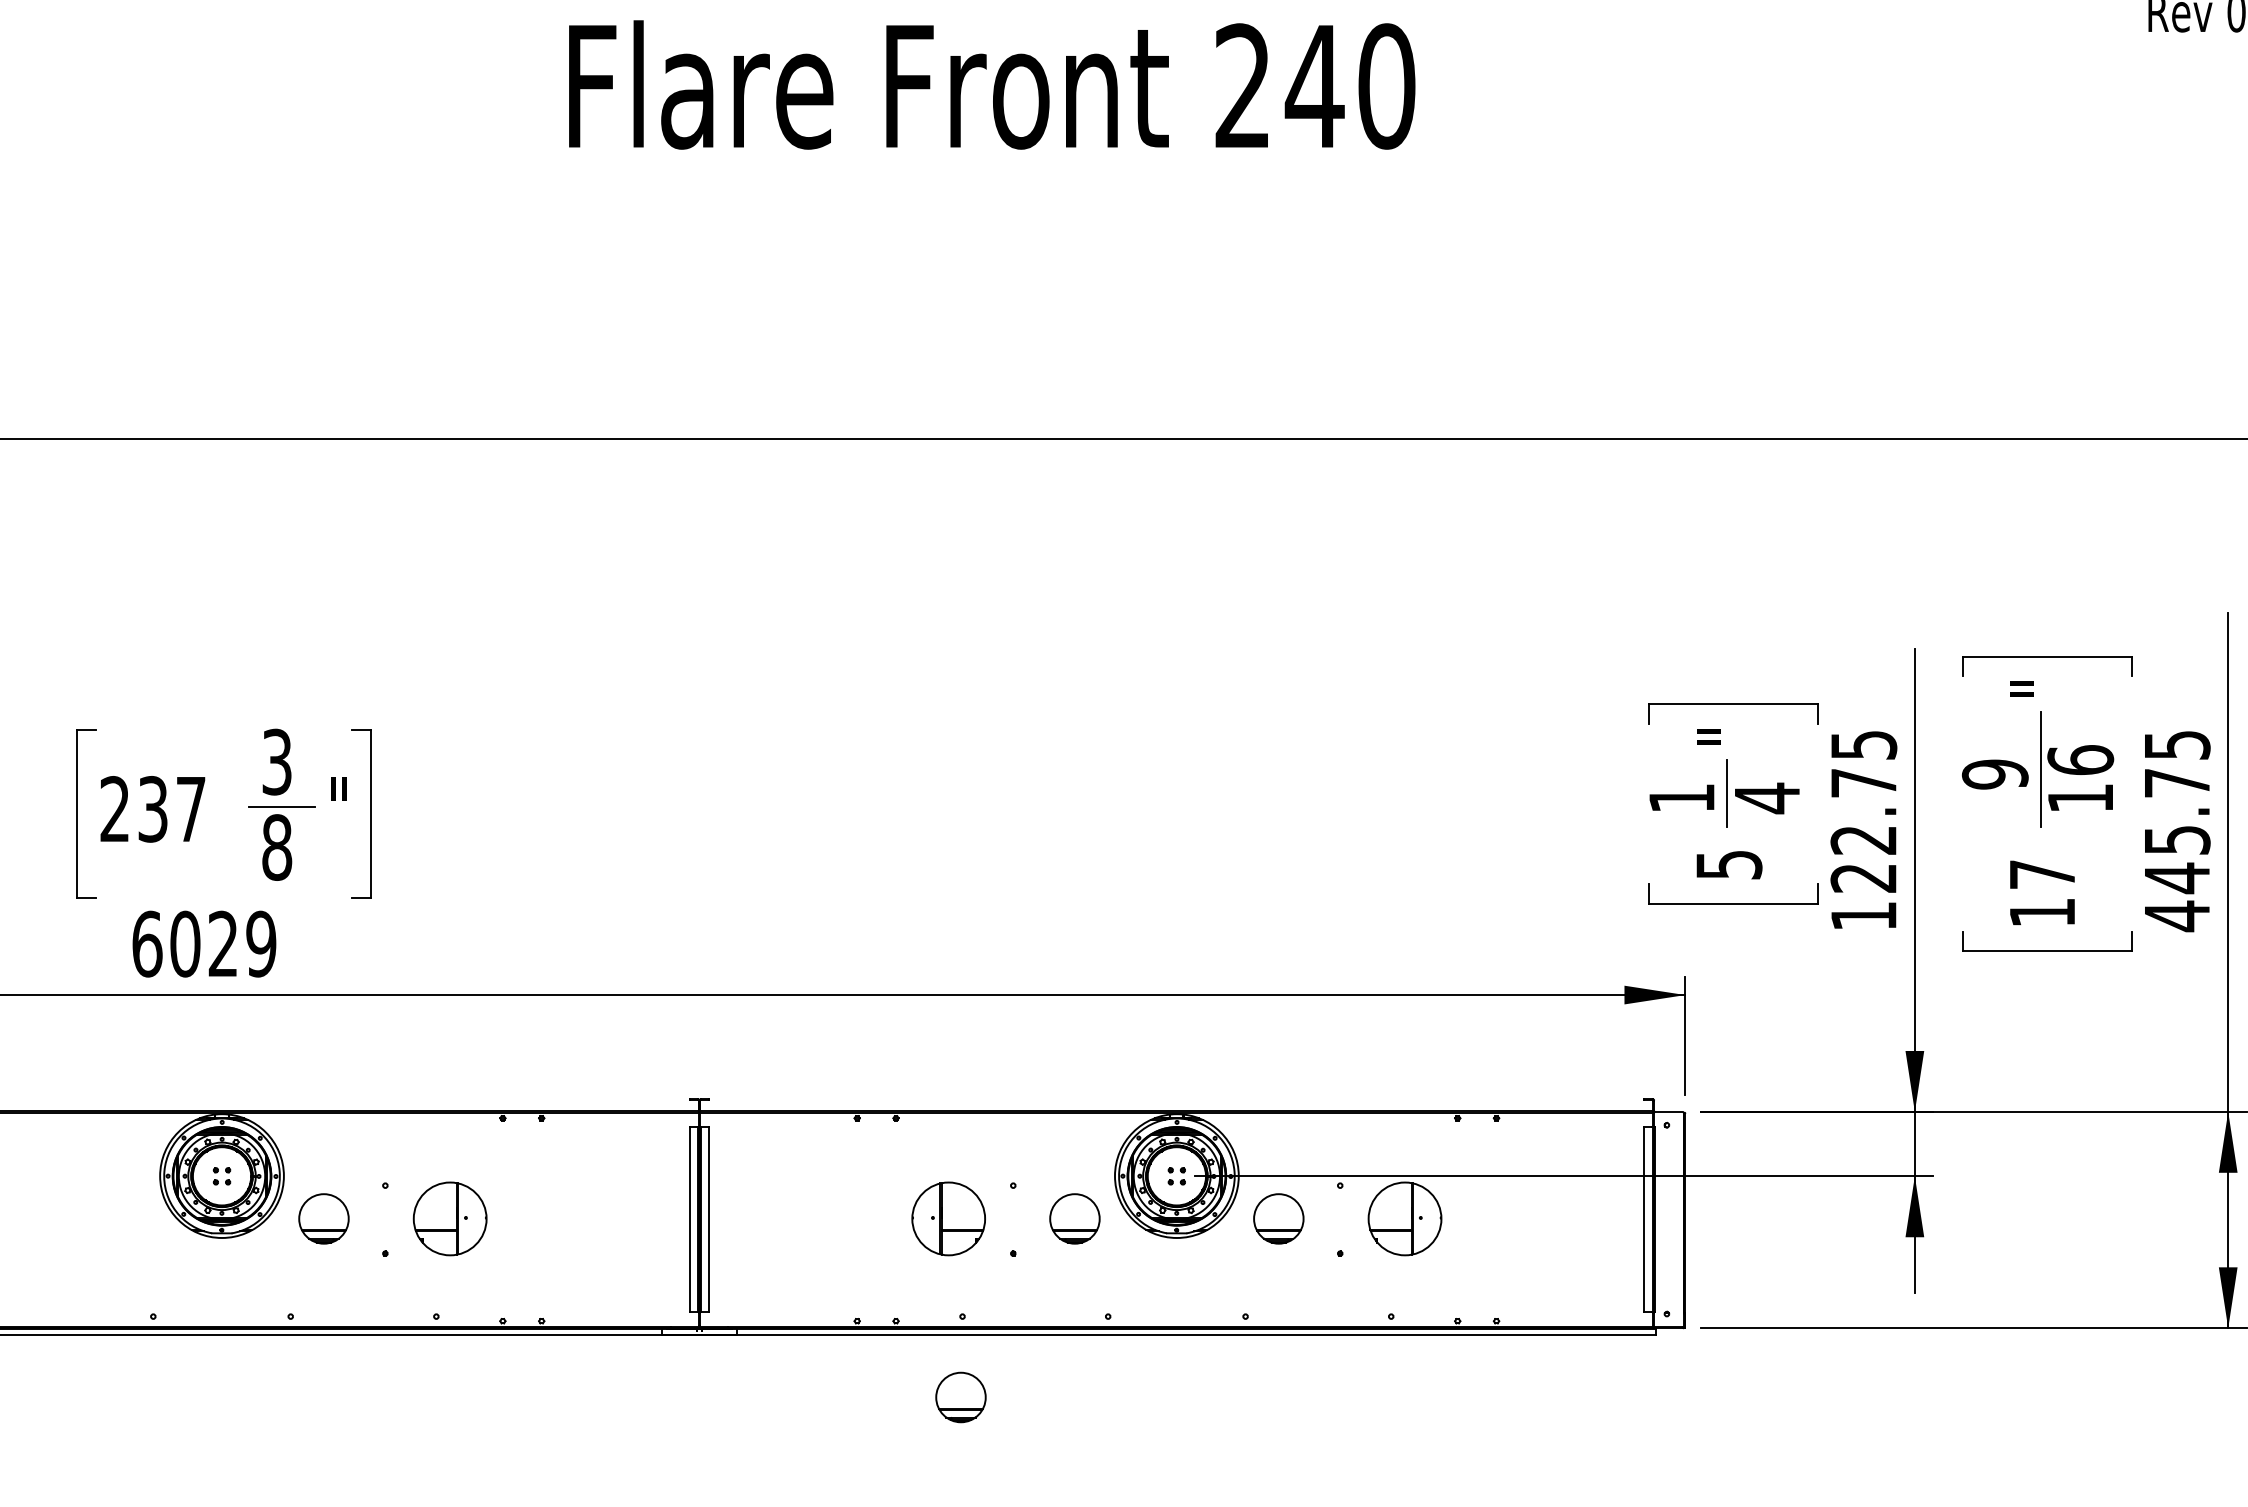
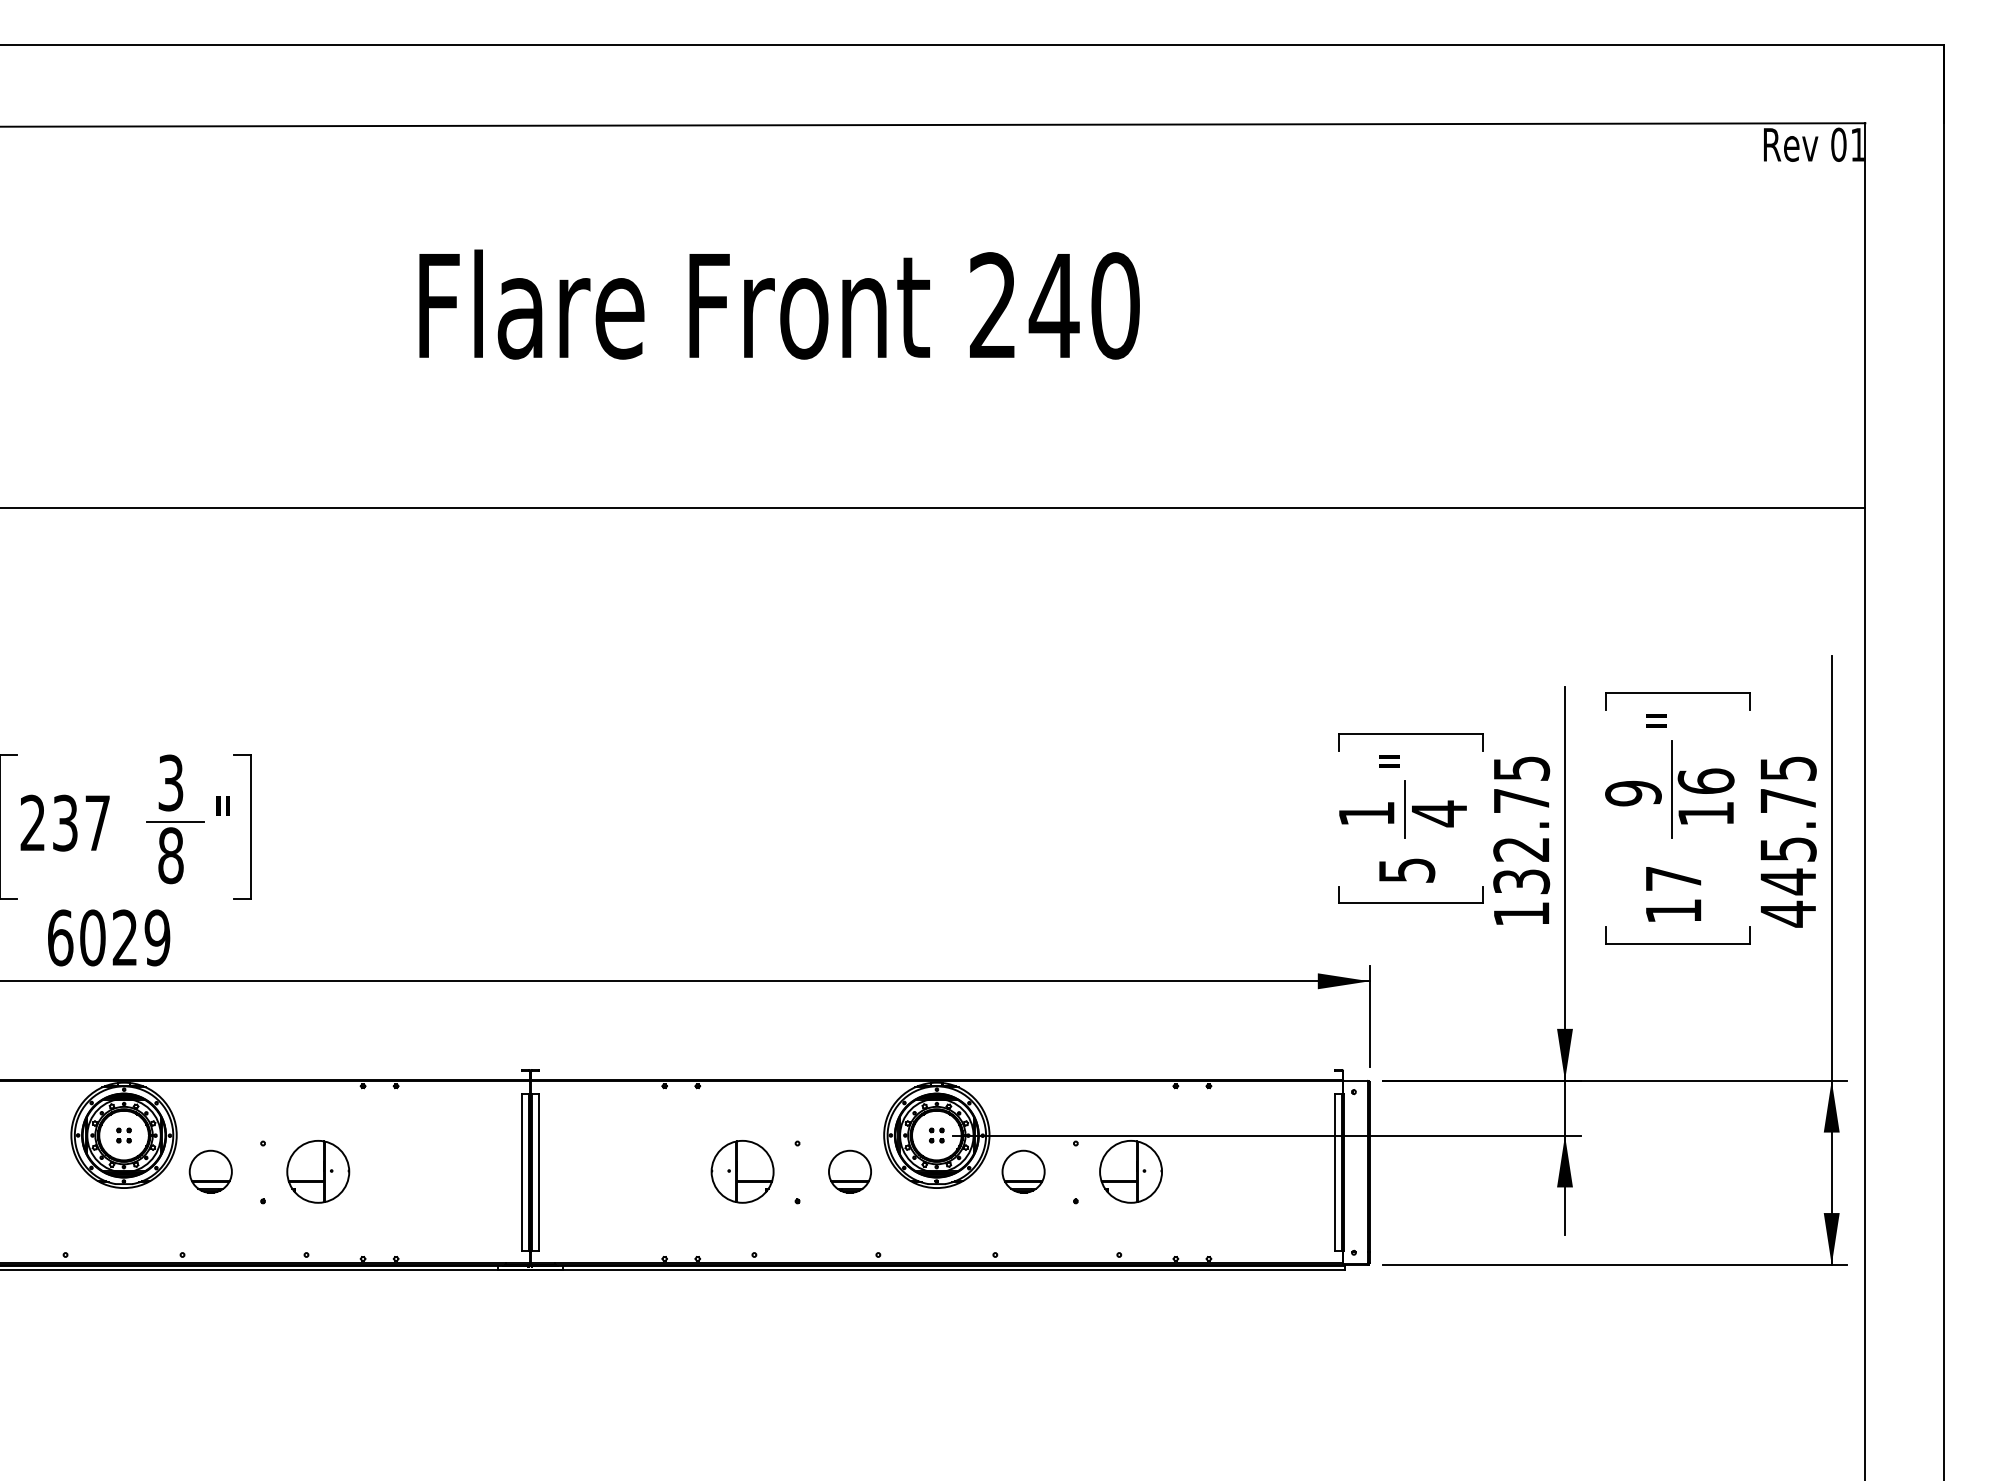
text: (992, 84) -> (779, 304), moved
text: (1863, 877) -> (1521, 881), 122.75 -> 132.75
part: (960, 1397) -> (752, 1323), removed

